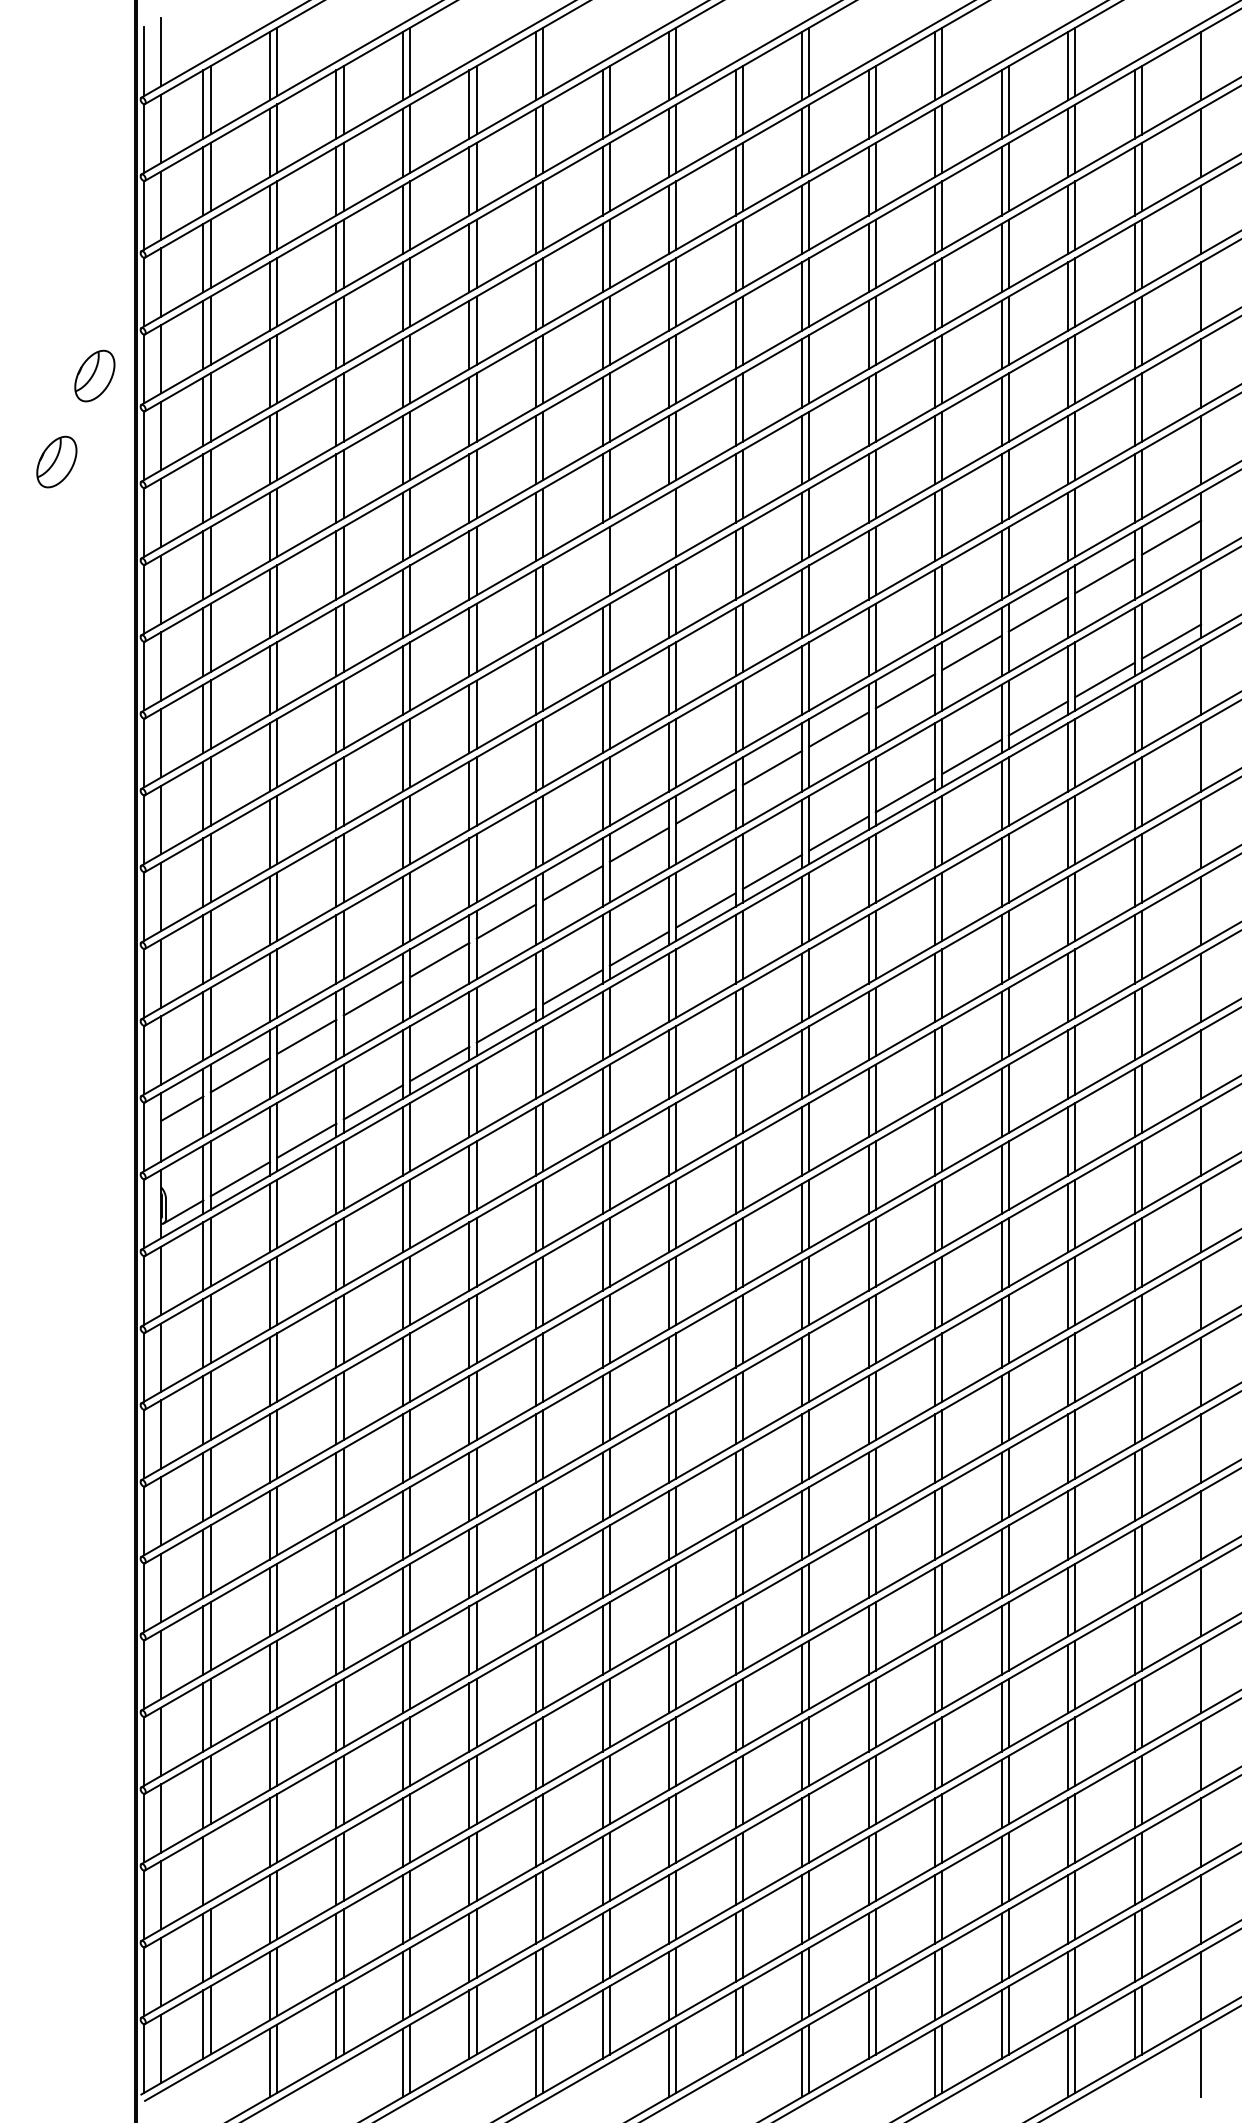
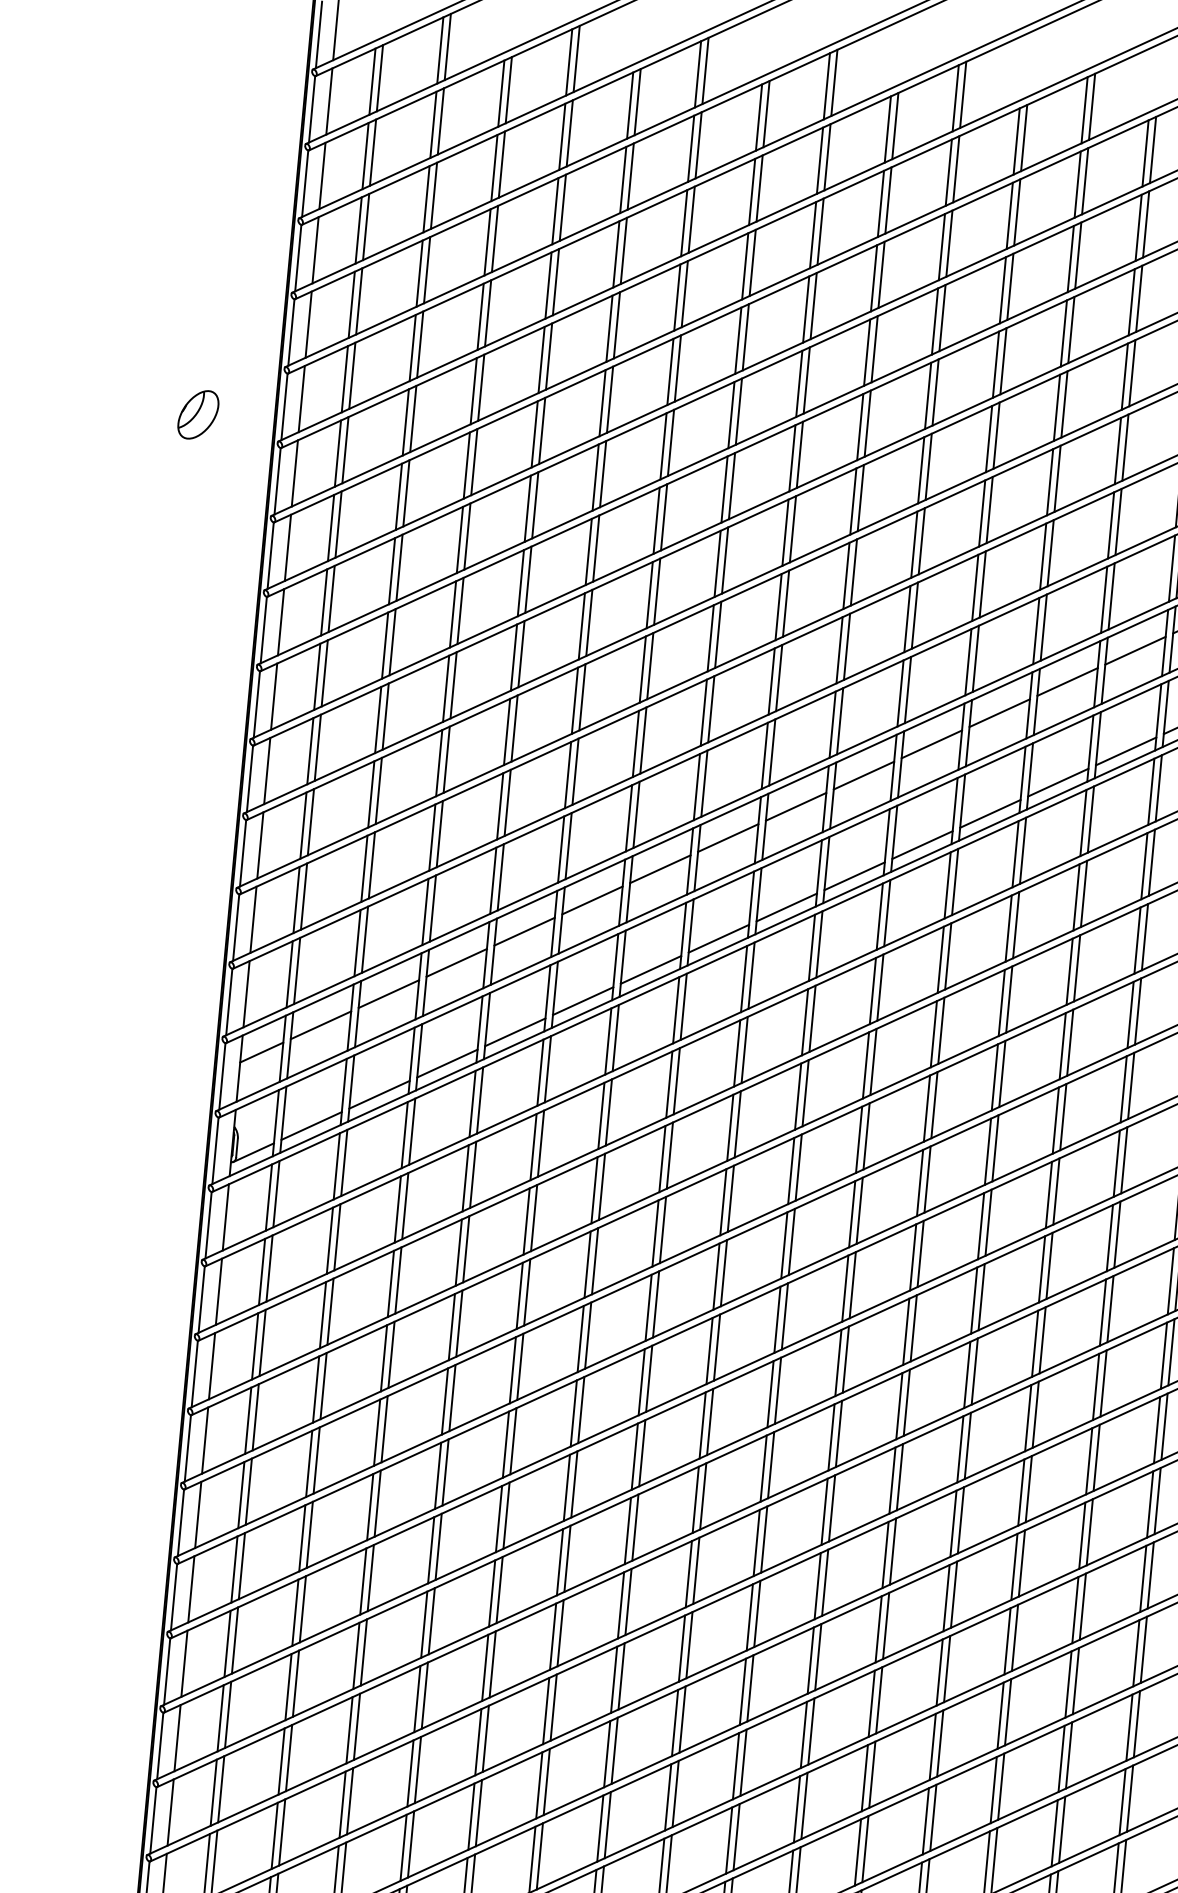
part: (94, 375) -> (242, 334), removed
line: (669, 526) -> (786, 532), added
line: (602, 565) -> (717, 564), added
line: (210, 1866) -> (220, 1789), added

